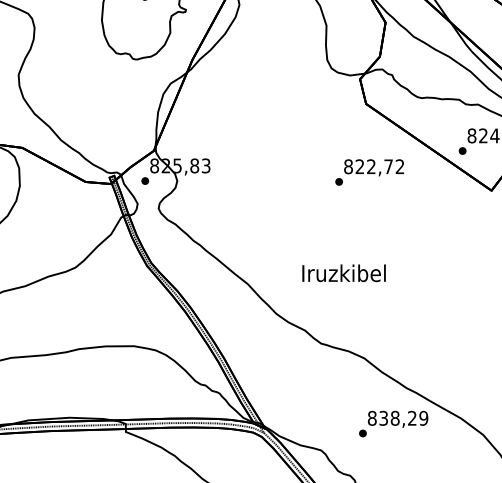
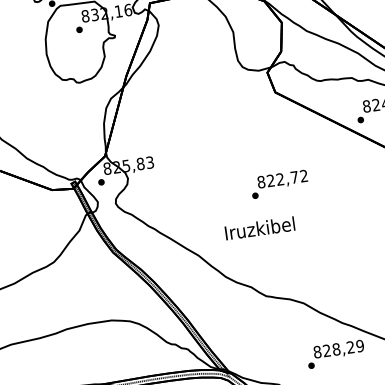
text: (369, 172) -> (279, 184), moved
text: (343, 273) -> (259, 228), moved
text: (383, 418) -> (326, 350), 838,29 -> 828,29

